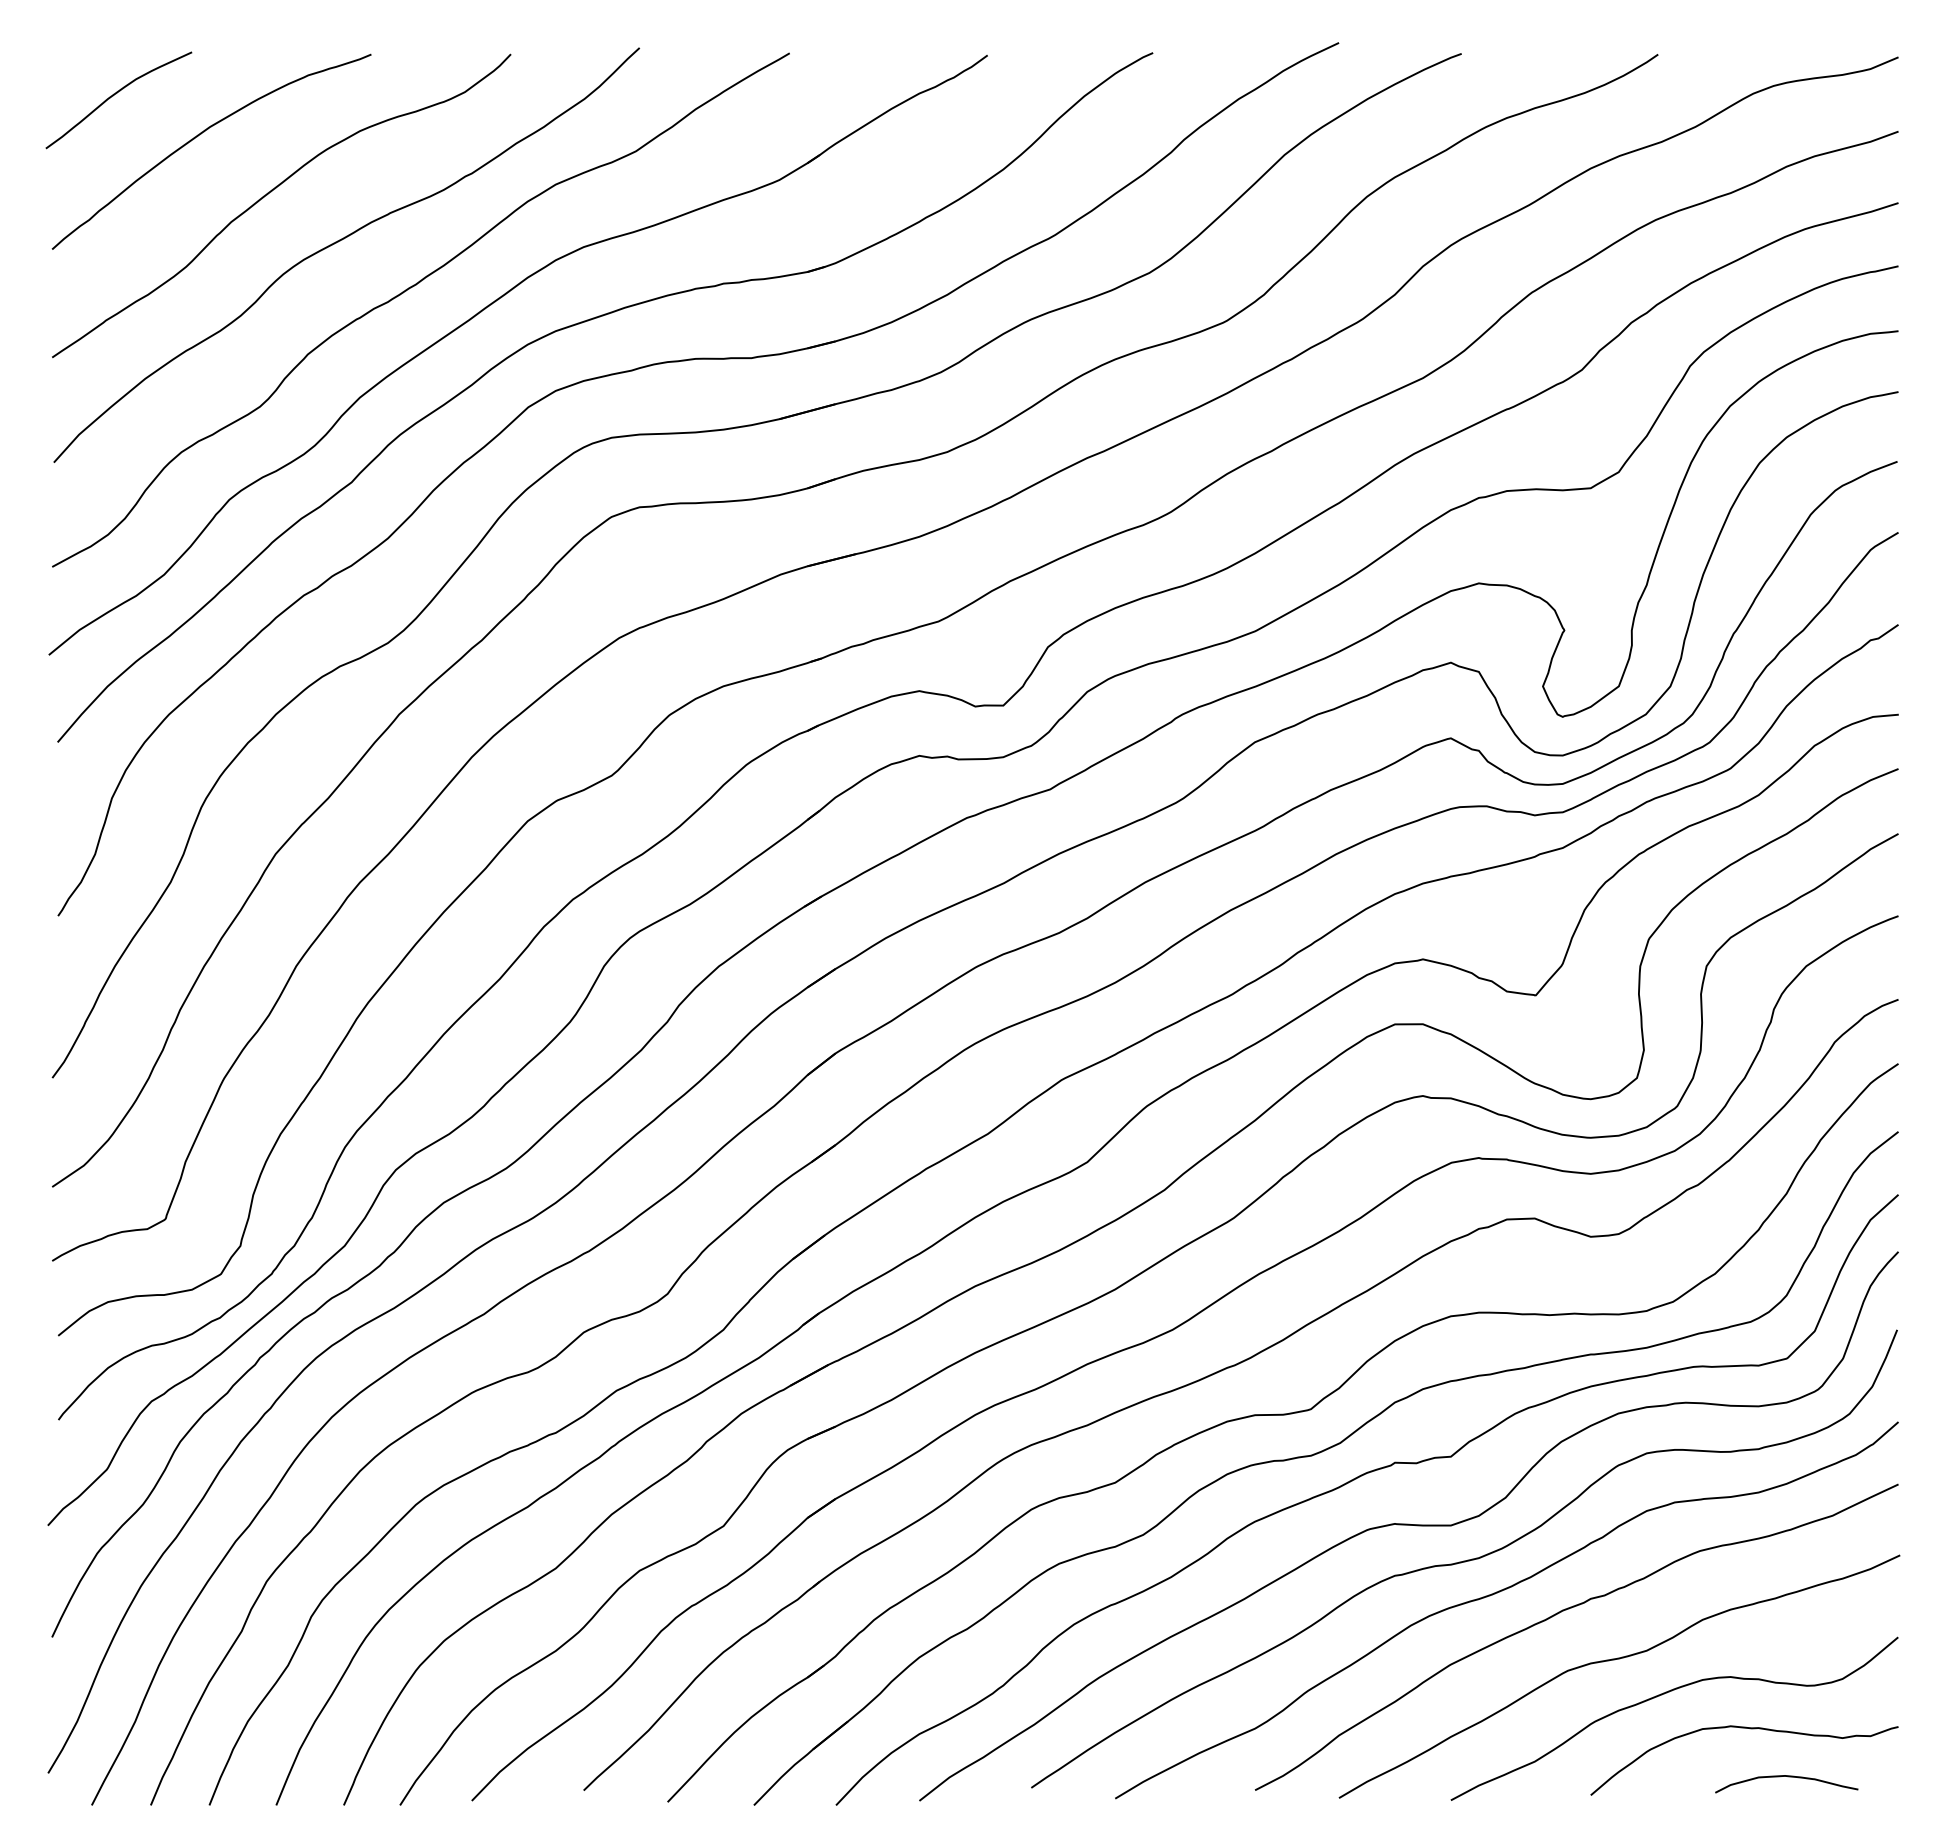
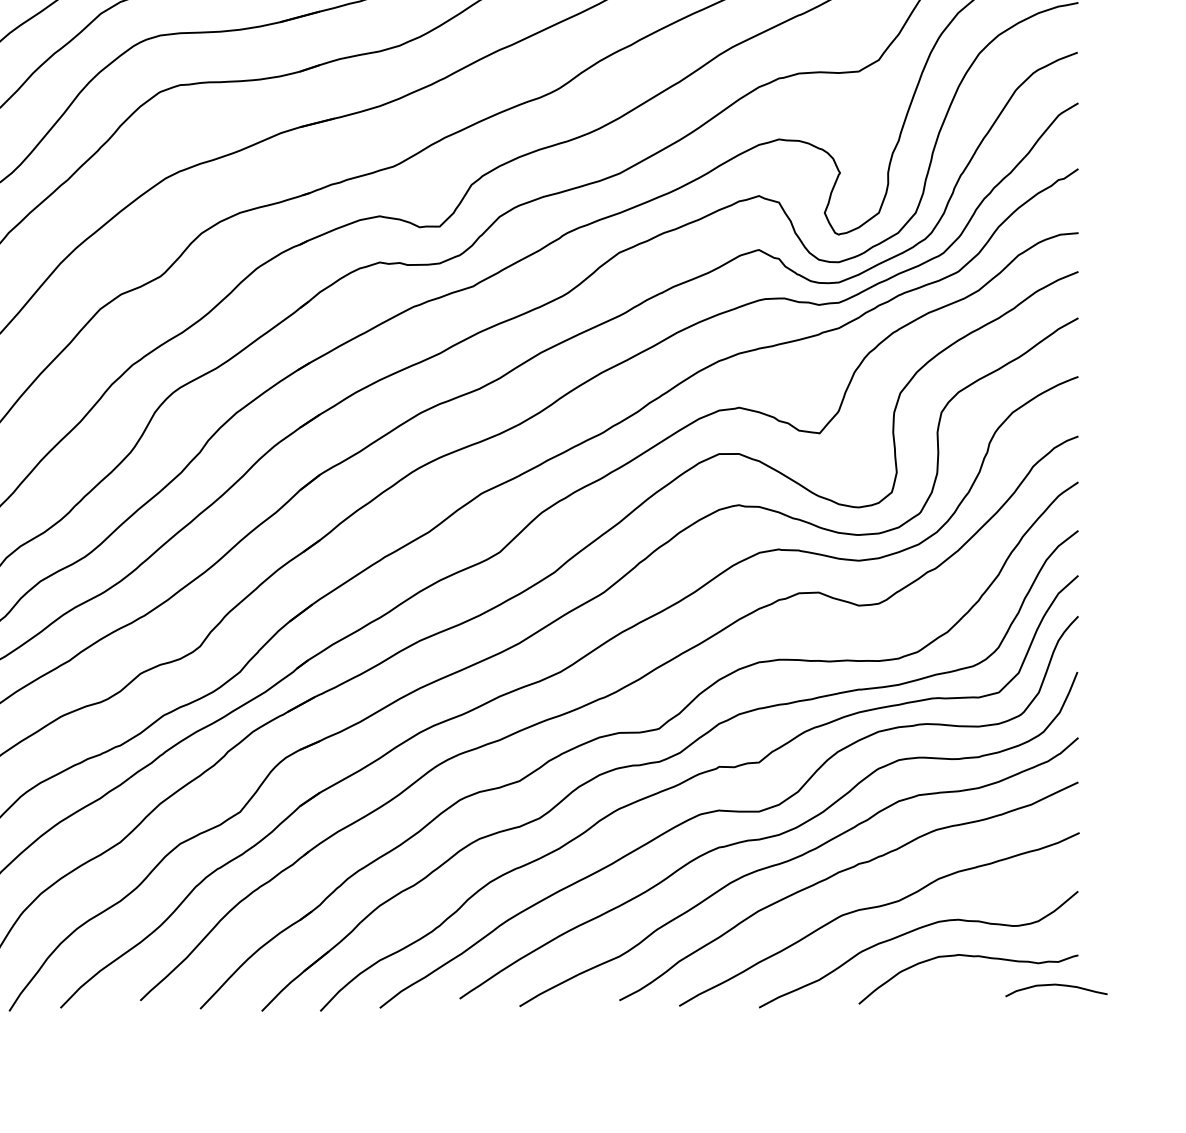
curve: (1788, 1777) -> (1057, 985), moved

